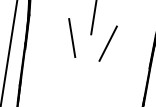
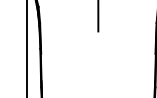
line: (71, 38) -> (81, 37), removed
line: (107, 43) -> (114, 37), removed

